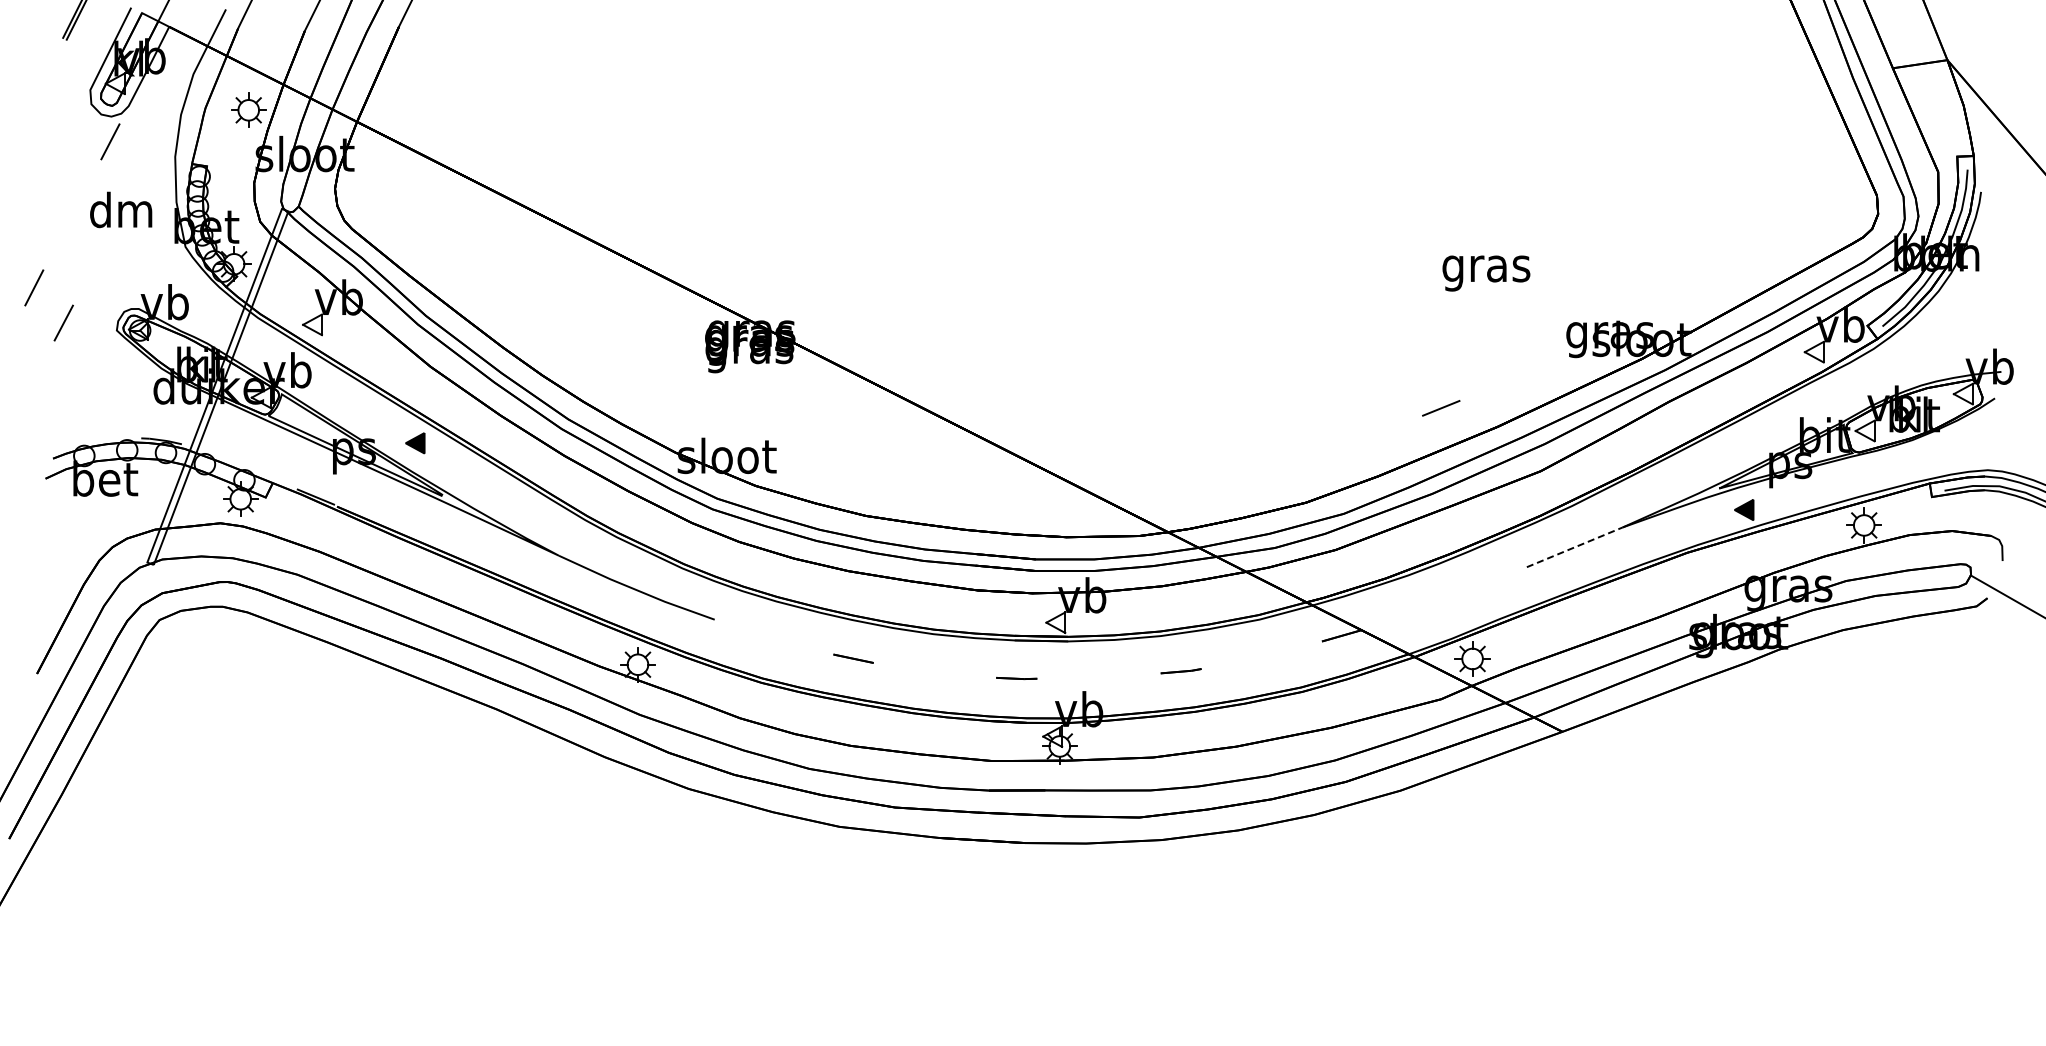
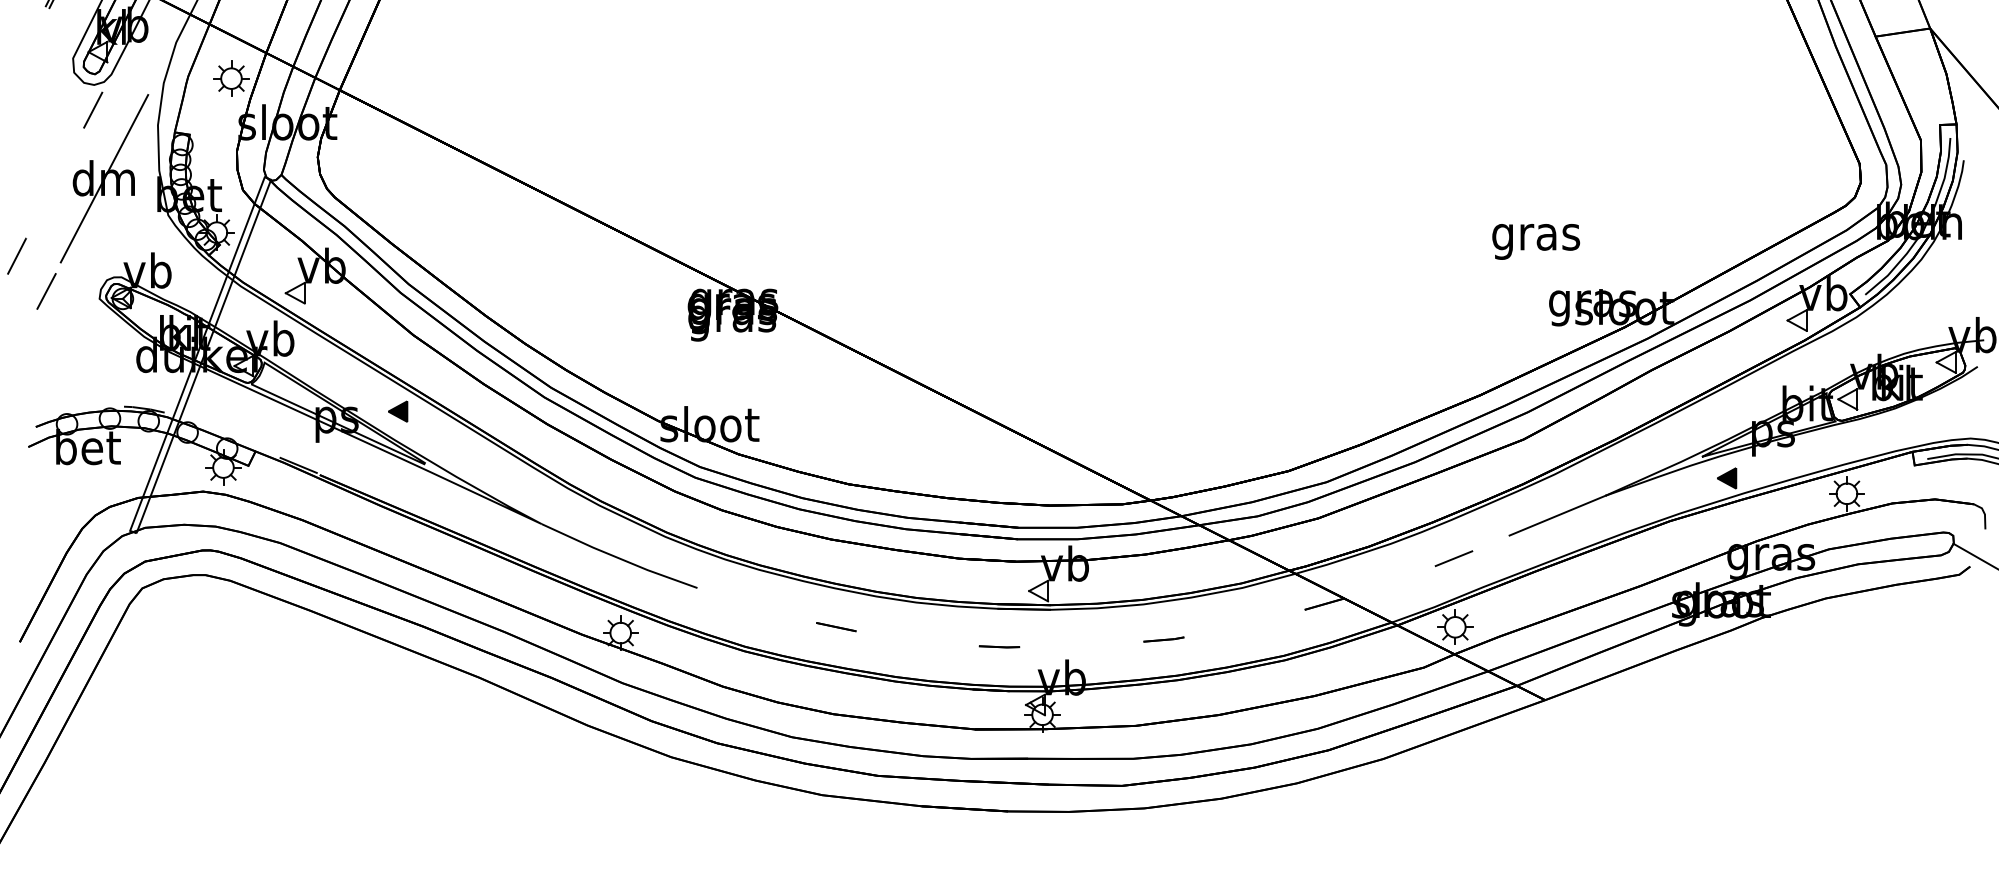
line: (121, 210) -> (104, 178), added
text: (1486, 273) -> (1536, 241), moved
line: (1441, 408) -> (1454, 558), moved
line: (1574, 547) -> (1557, 515), dashed -> solid

